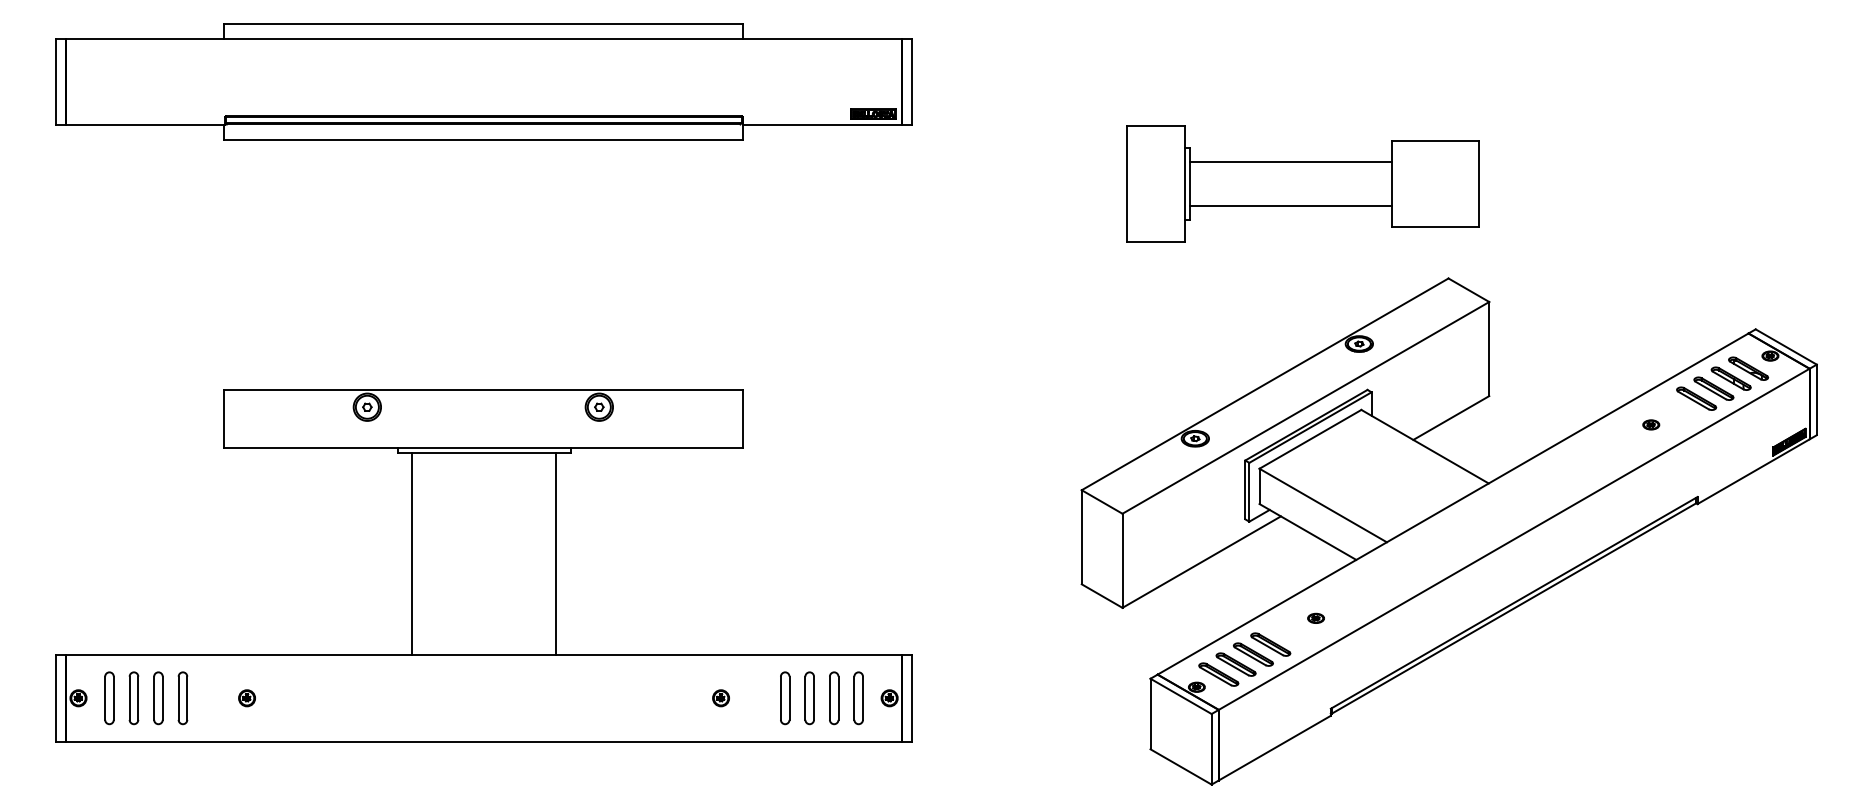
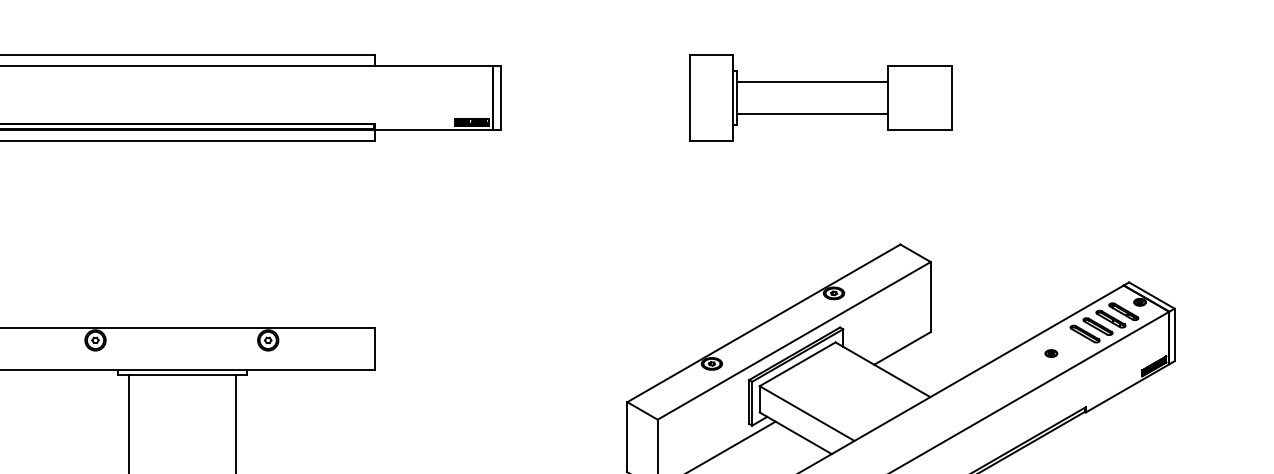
part: (1302, 183) -> (820, 97), moved

